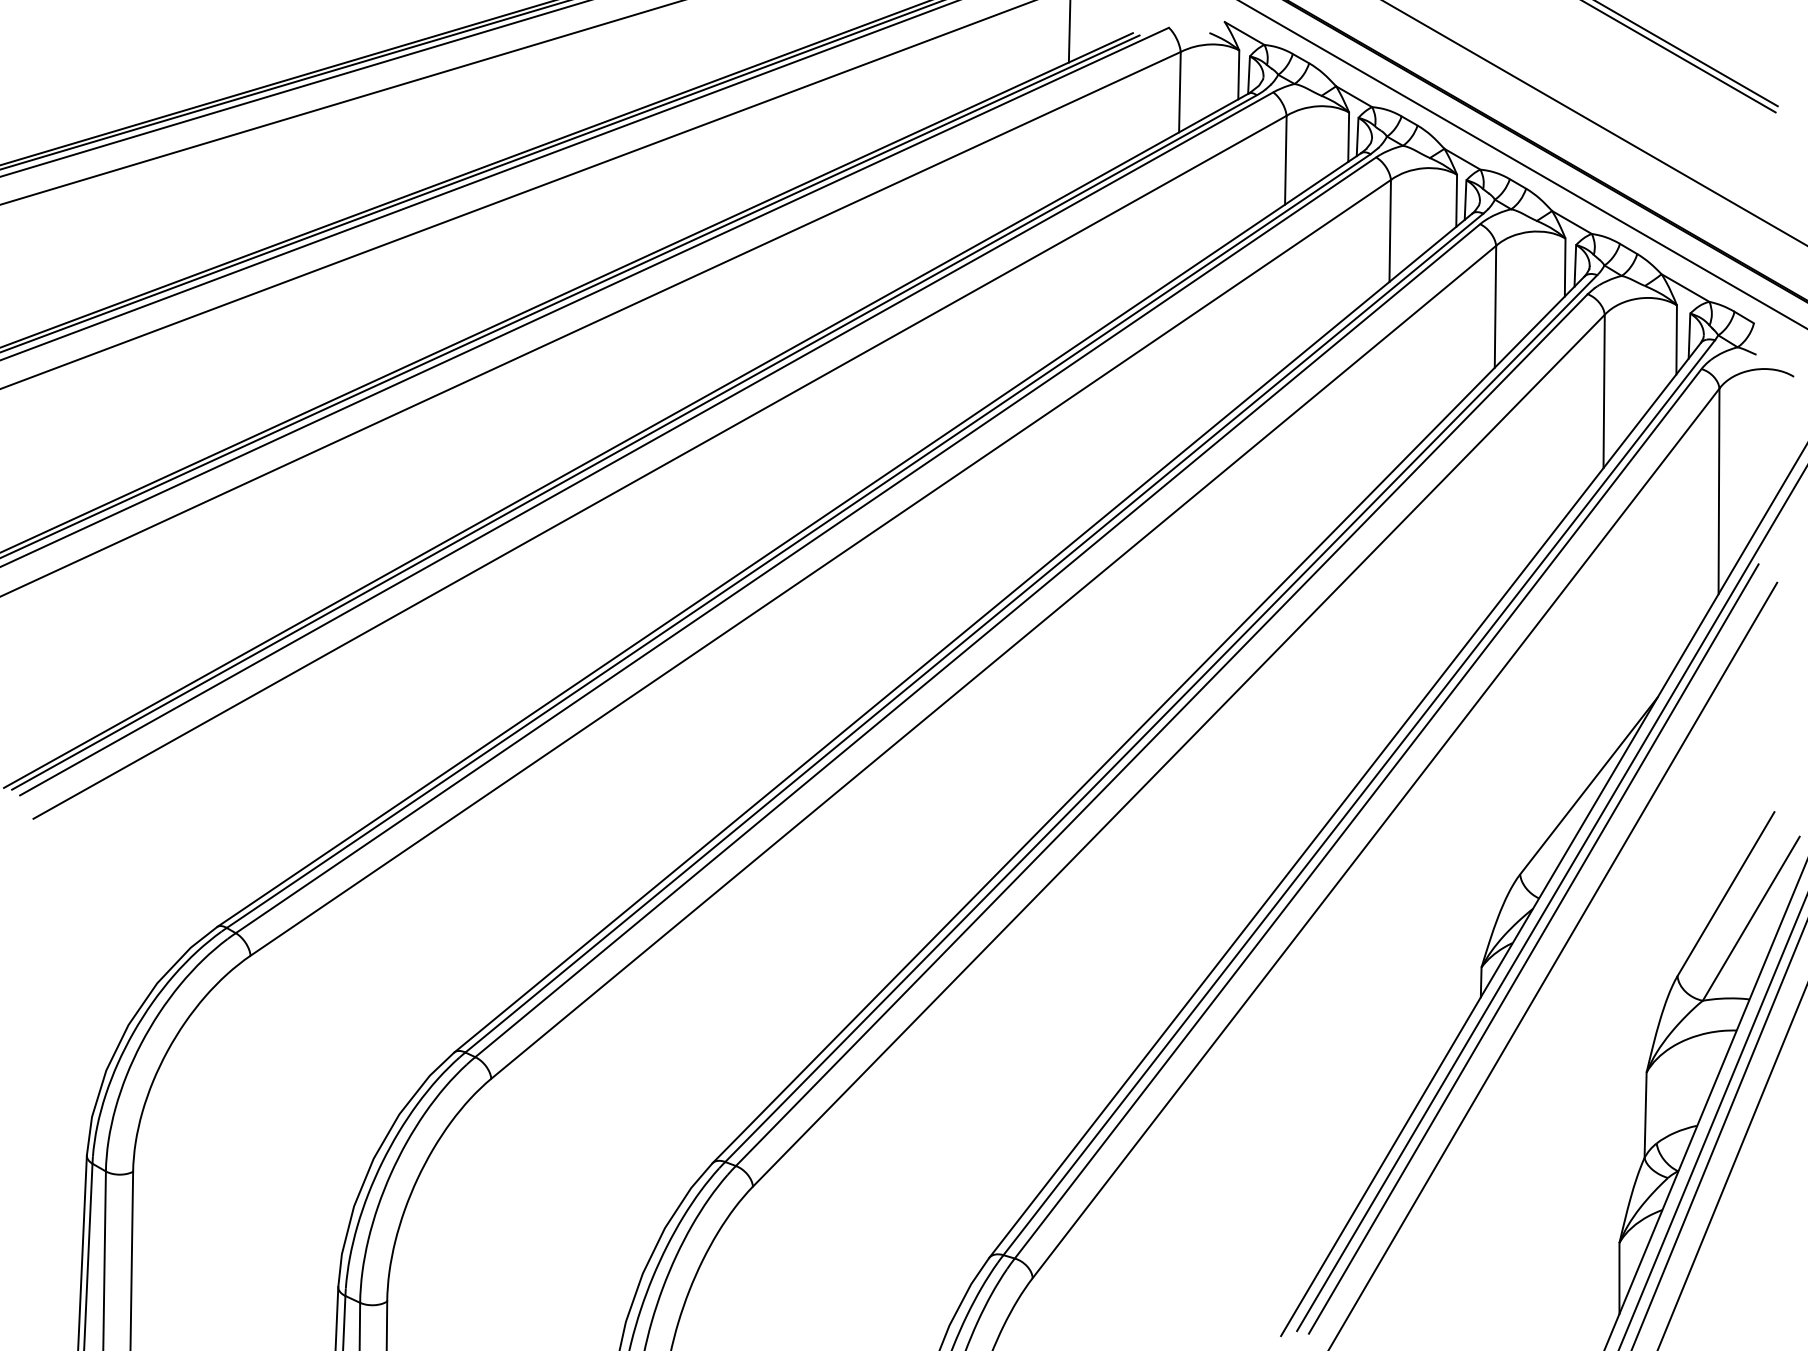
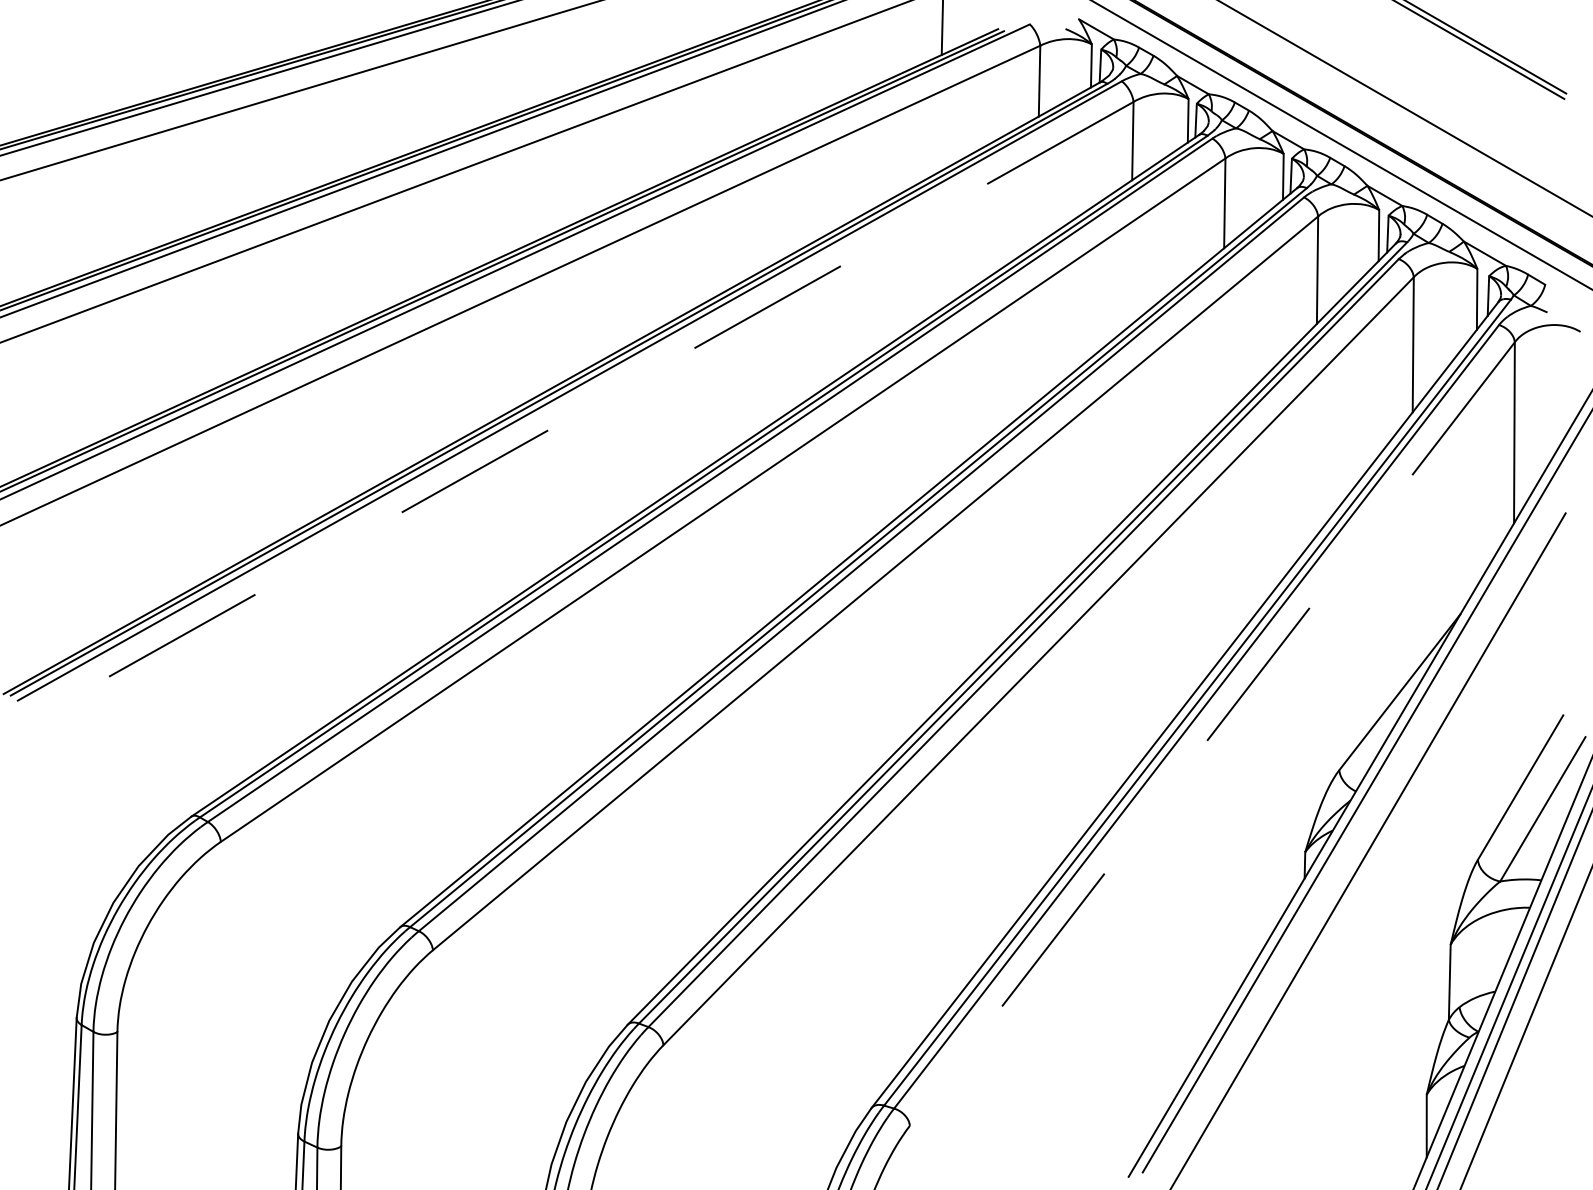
line: (659, 467) -> (581, 411), solid -> dashed
line: (1376, 833) -> (1212, 734), solid -> dashed
line: (1534, 948) -> (1351, 835), removed

